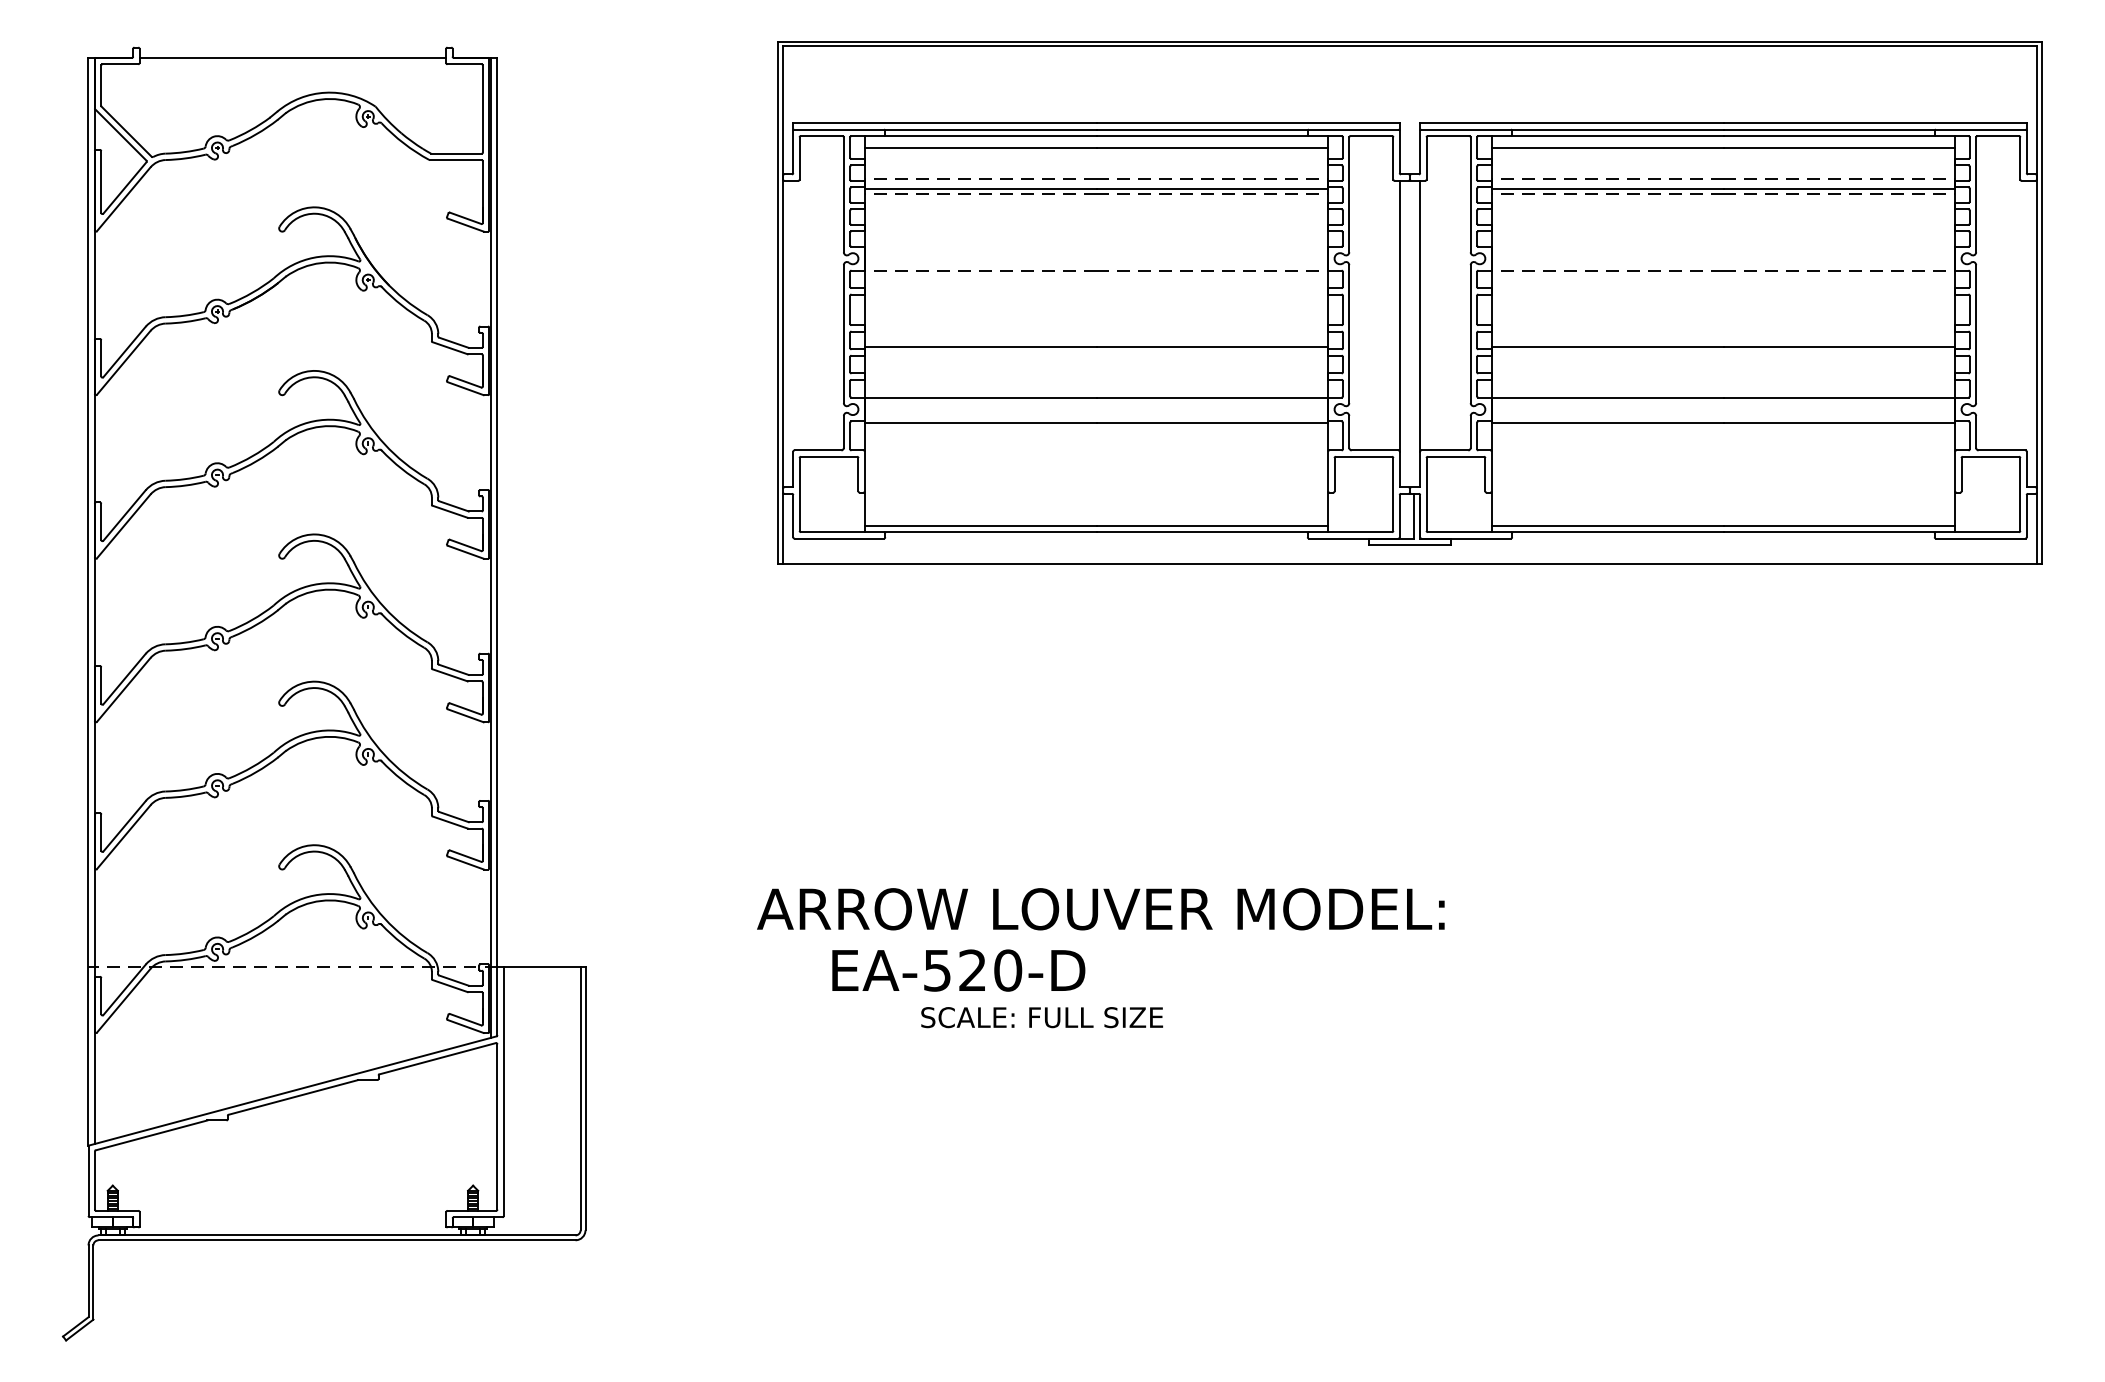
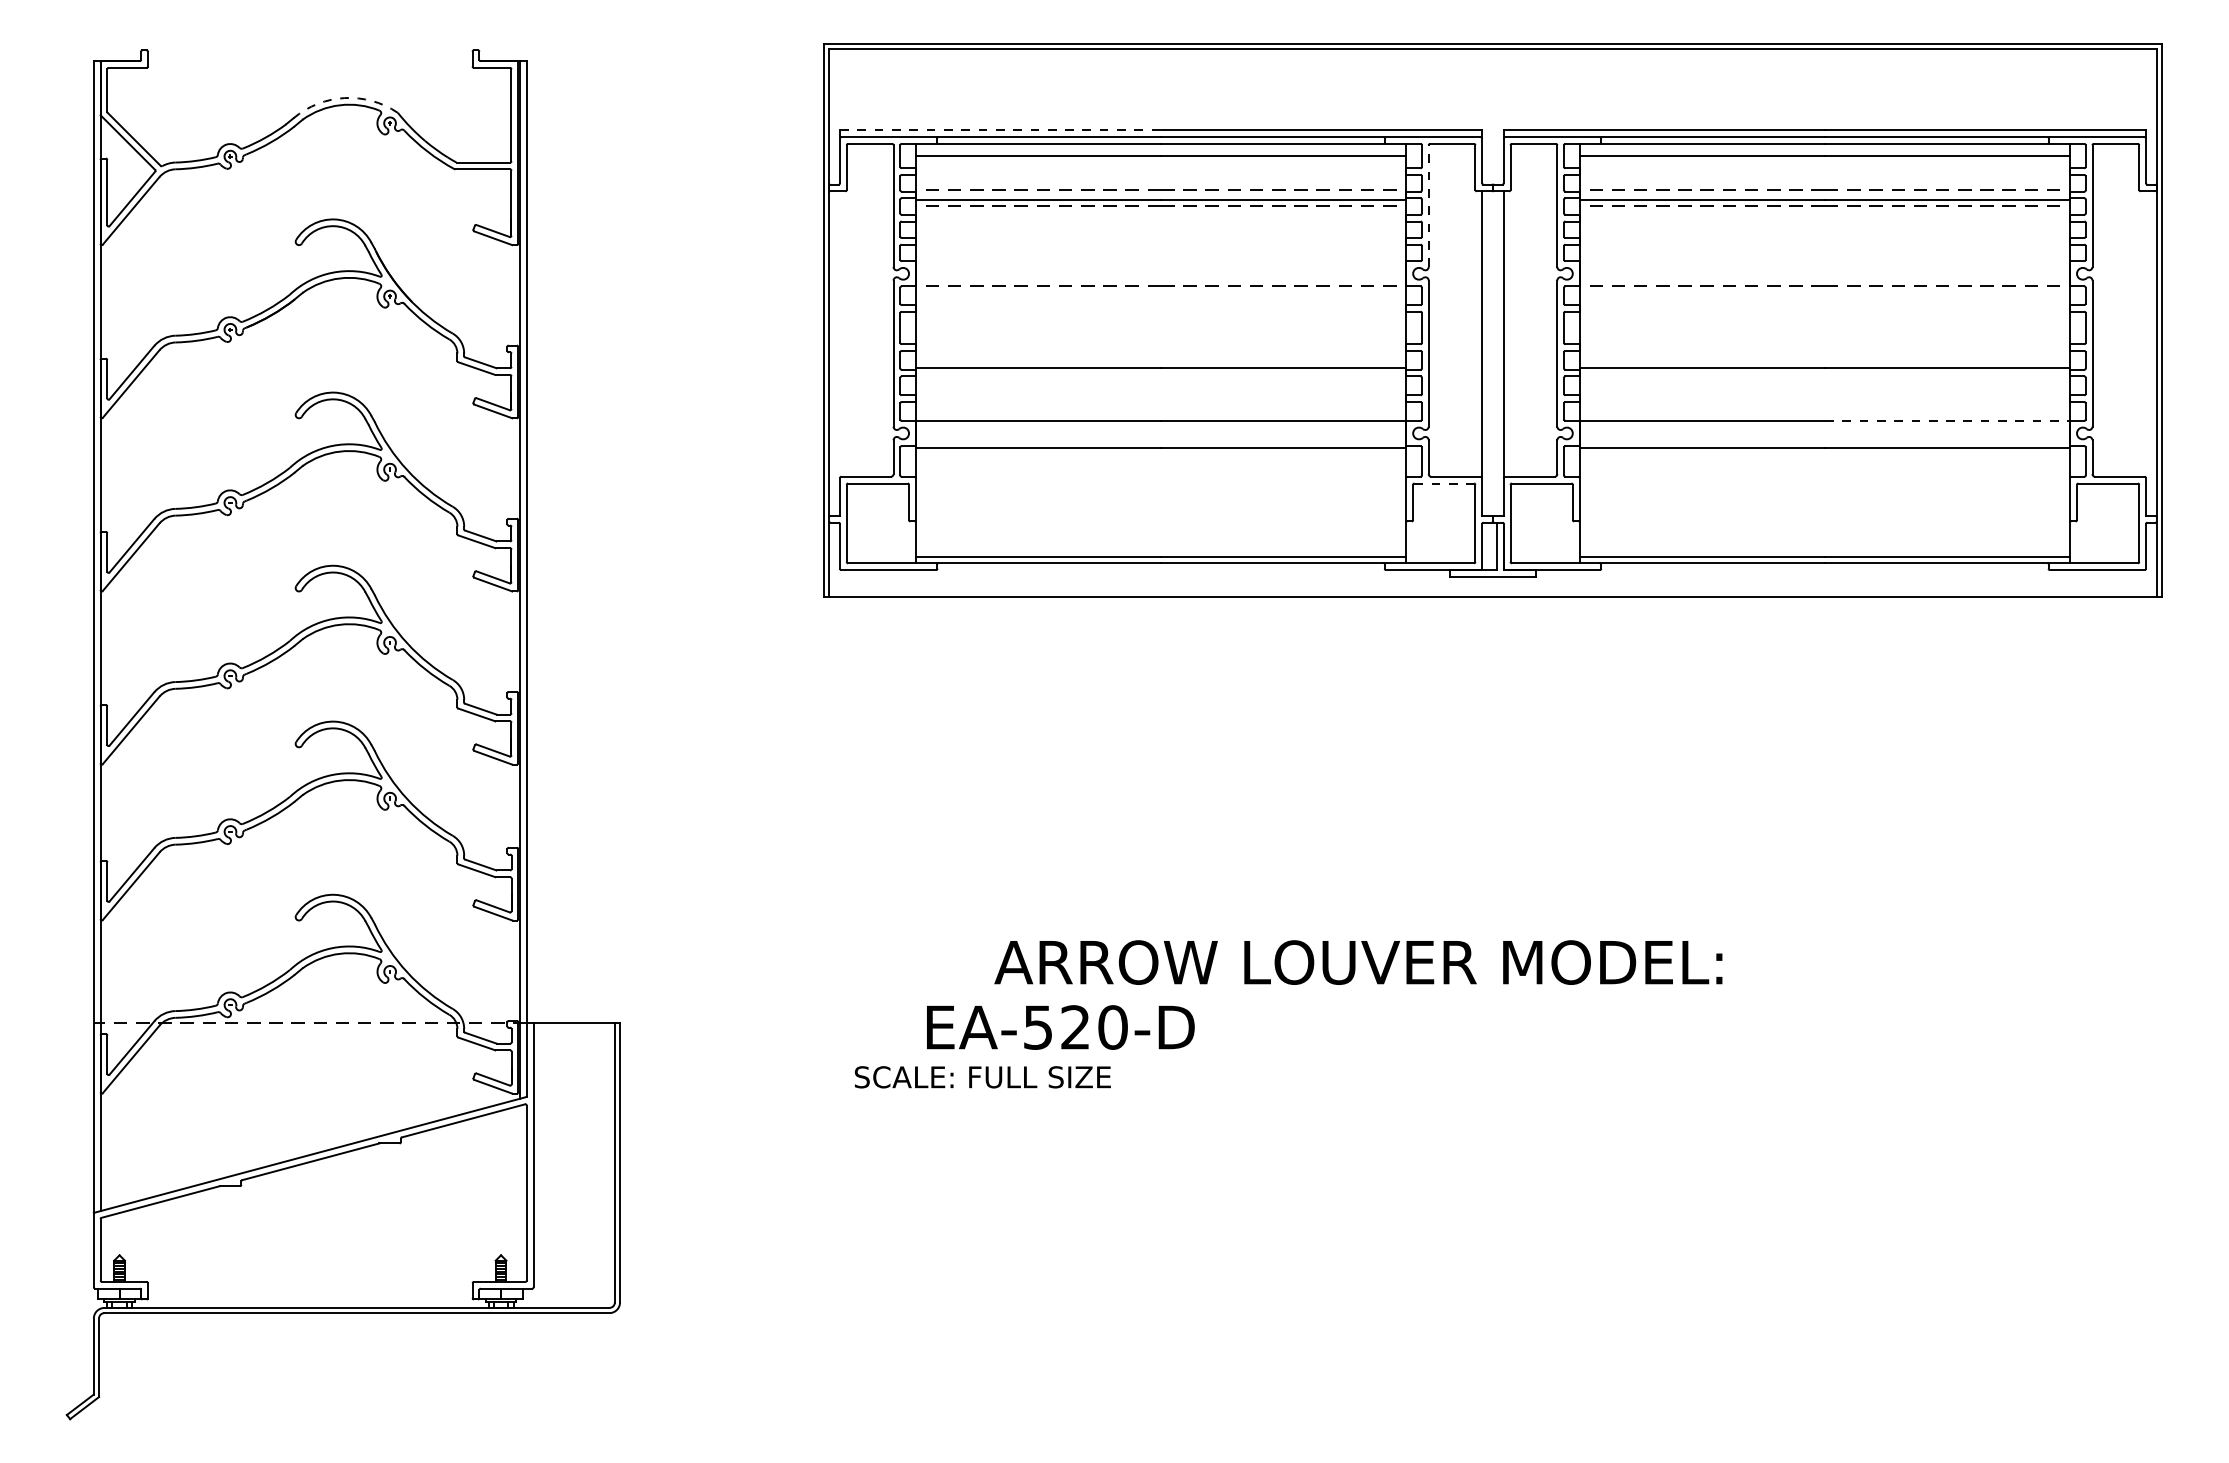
line: (292, 57) -> (309, 60), removed
arc: (325, 92) -> (344, 97), solid -> dashed
line: (944, 123) -> (1000, 130), solid -> dashed
line: (1349, 194) -> (1428, 205), solid -> dashed
line: (1839, 397) -> (1947, 420), solid -> dashed
line: (1364, 456) -> (1444, 483), solid -> dashed
text: (1100, 909) -> (1358, 962), moved
text: (958, 970) -> (1060, 1027), moved
text: (1042, 1017) -> (983, 1077), moved

